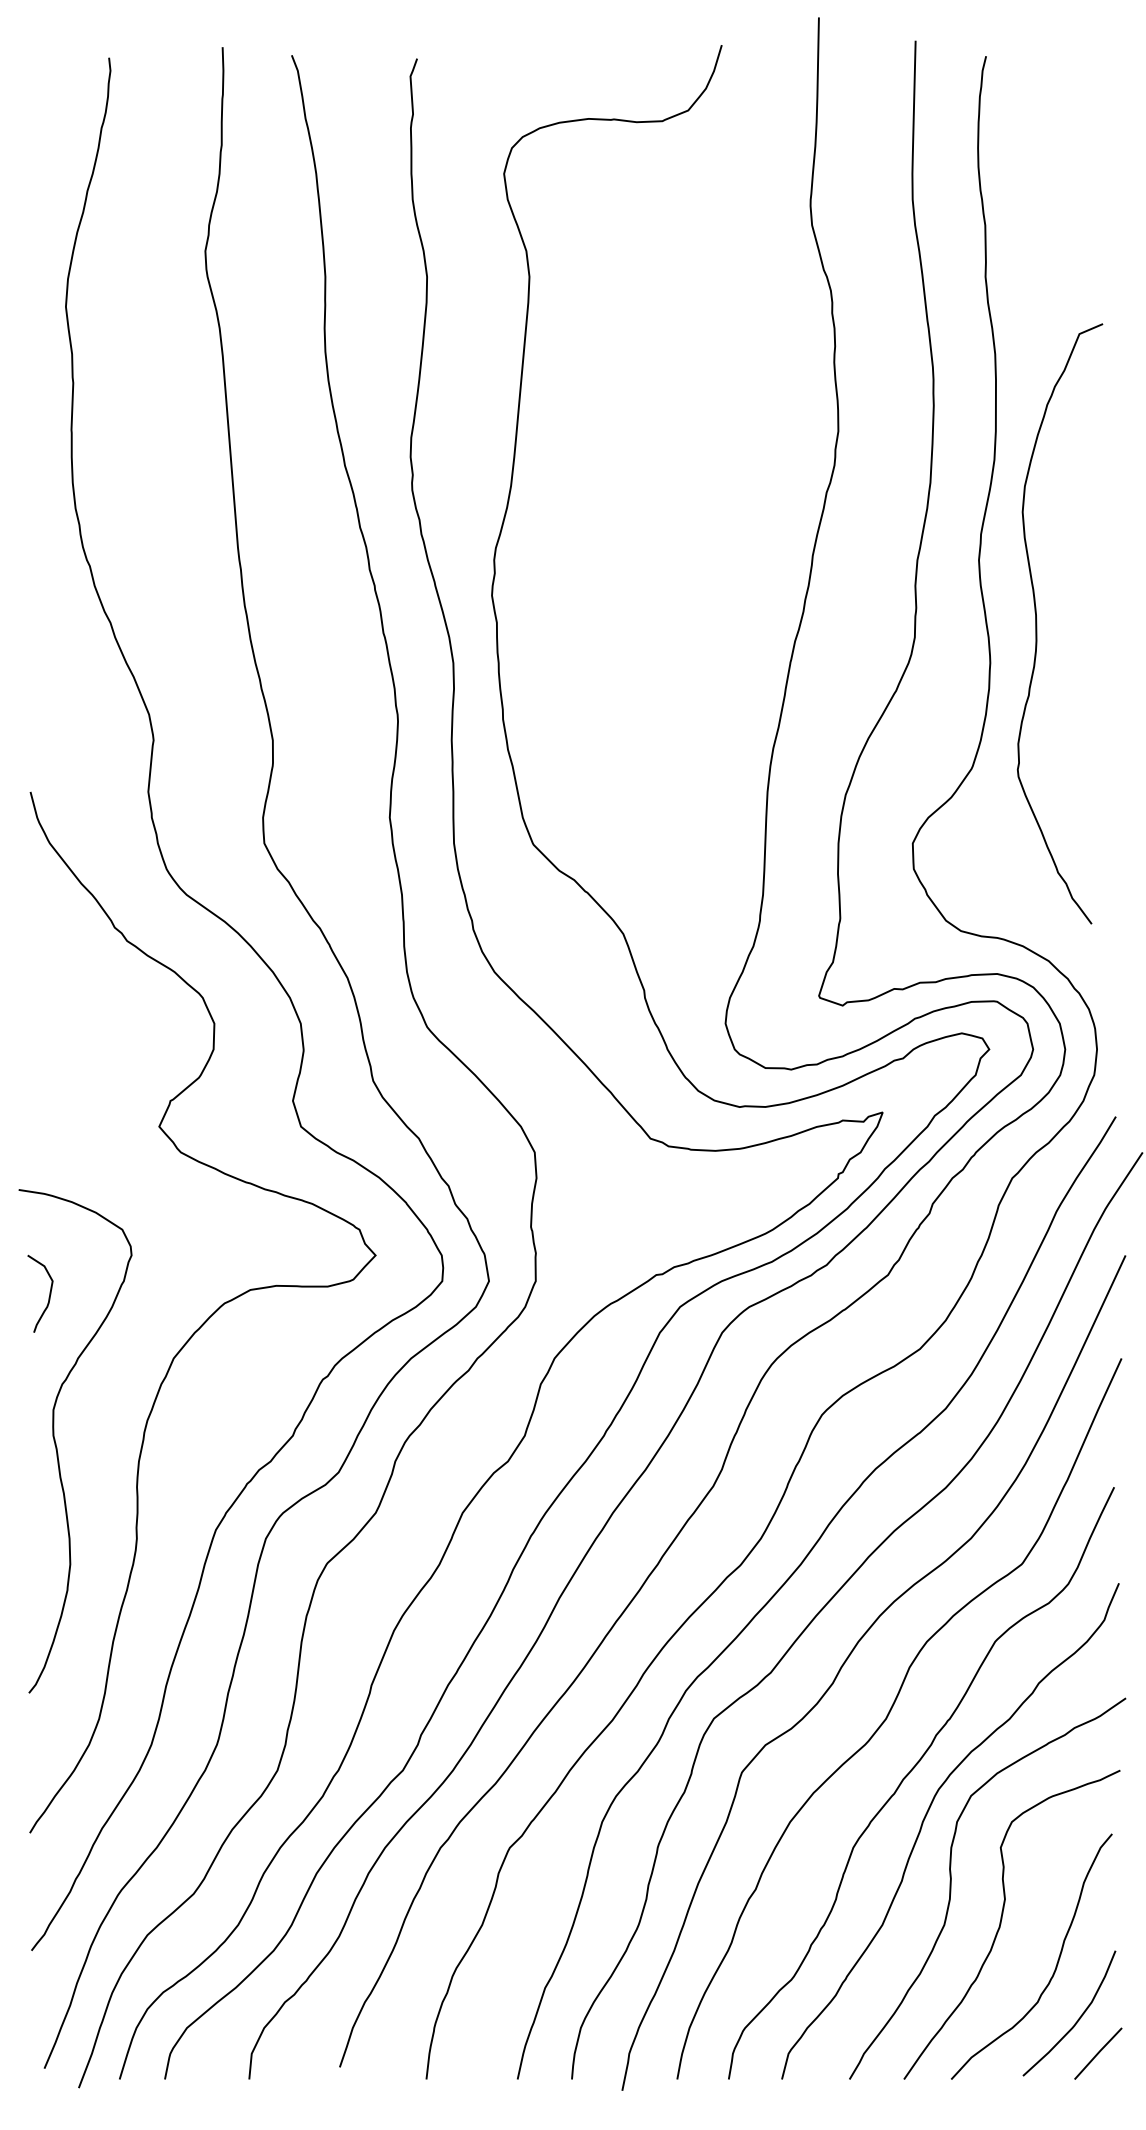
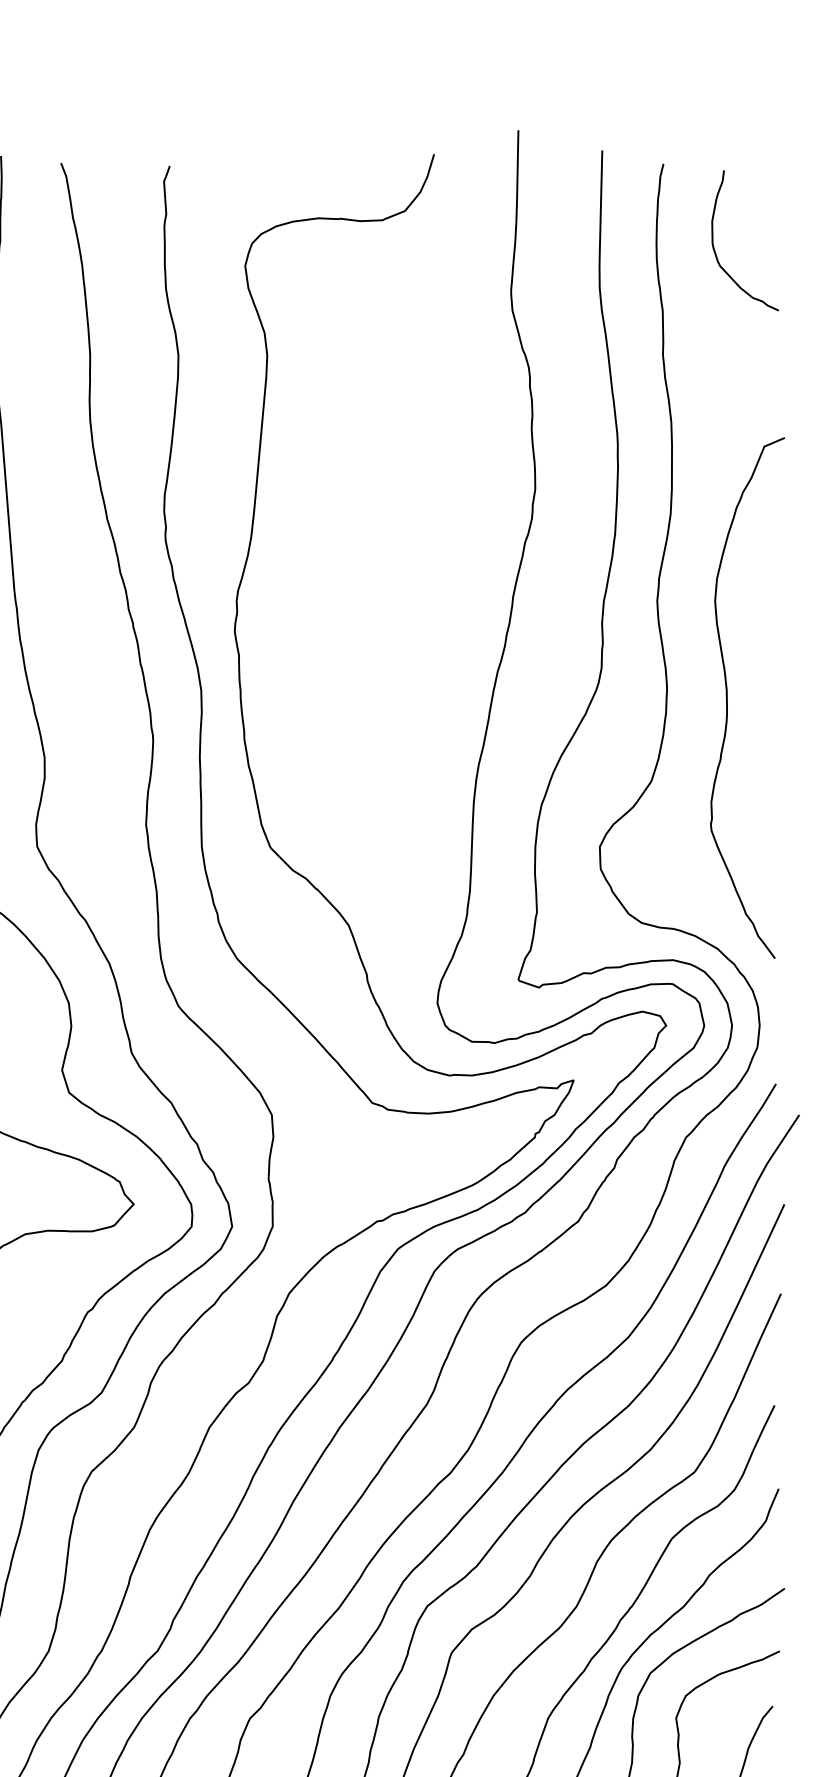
curve: (1045, 154) -> (714, 249), added
curve: (1037, 623) -> (727, 697), moved

